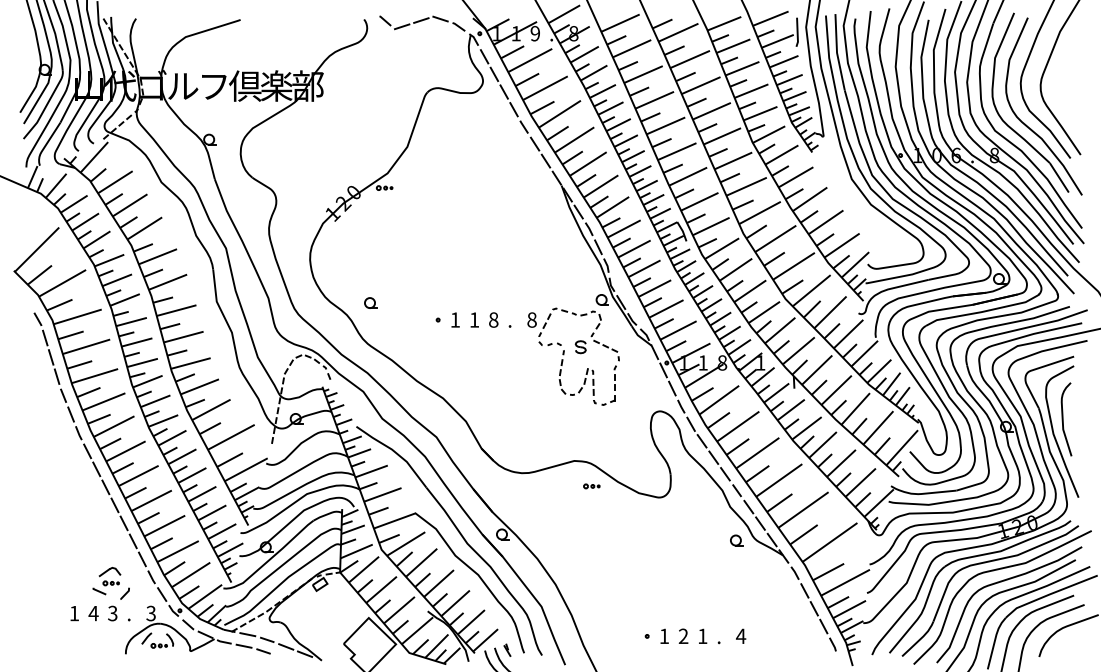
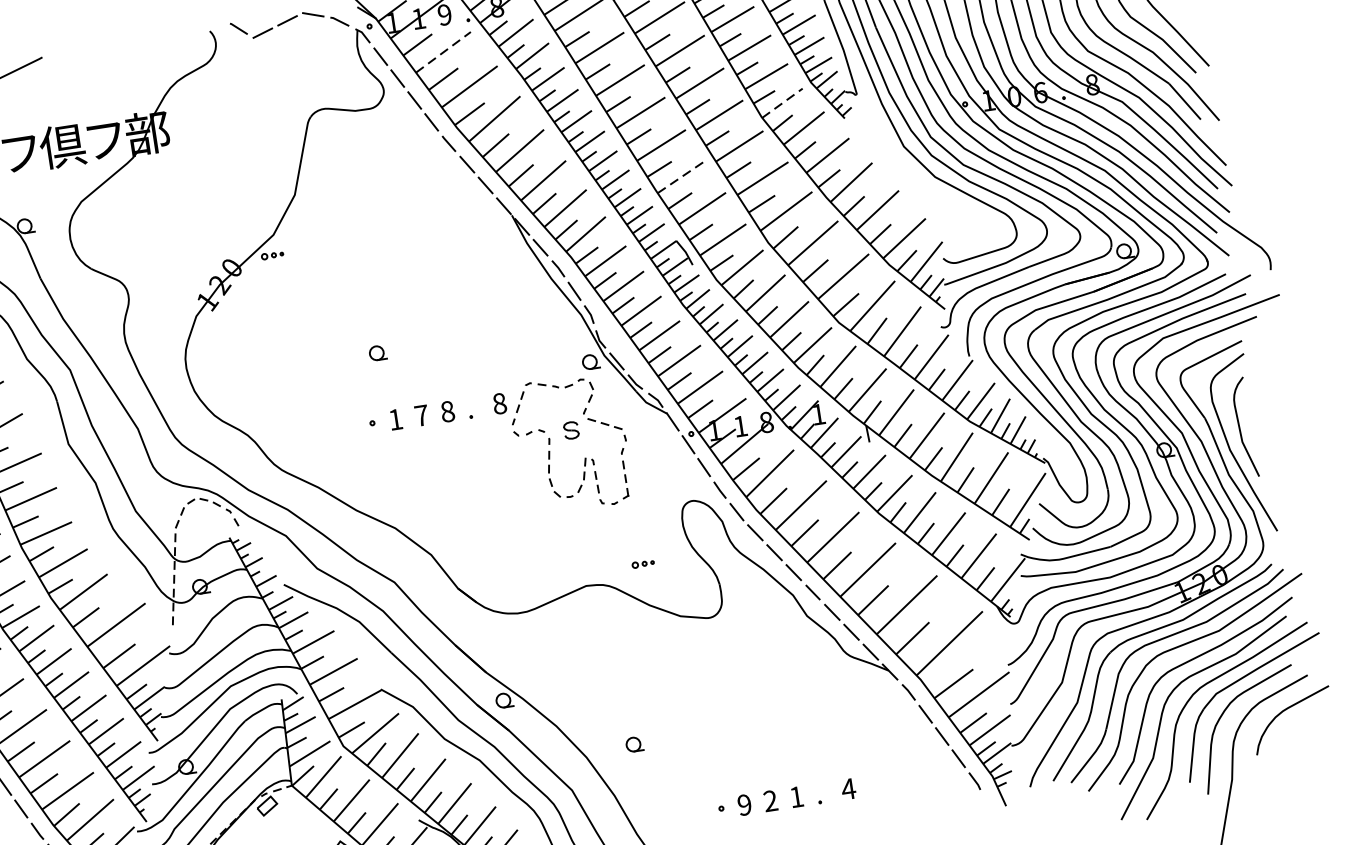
line: (530, 60) -> (443, 52), solid -> dashed
text: (276, 85) -> (104, 138), 楽 -> フ
line: (769, 134) -> (783, 103), solid -> dashed
line: (688, 176) -> (682, 176), solid -> dashed
part: (370, 302) -> (377, 352), moved
text: (474, 319) -> (421, 414), 1 -> 7
part: (591, 486) -> (642, 564), moved
part: (736, 540) -> (634, 744), moved
text: (663, 636) -> (743, 805), 1 -> 9

